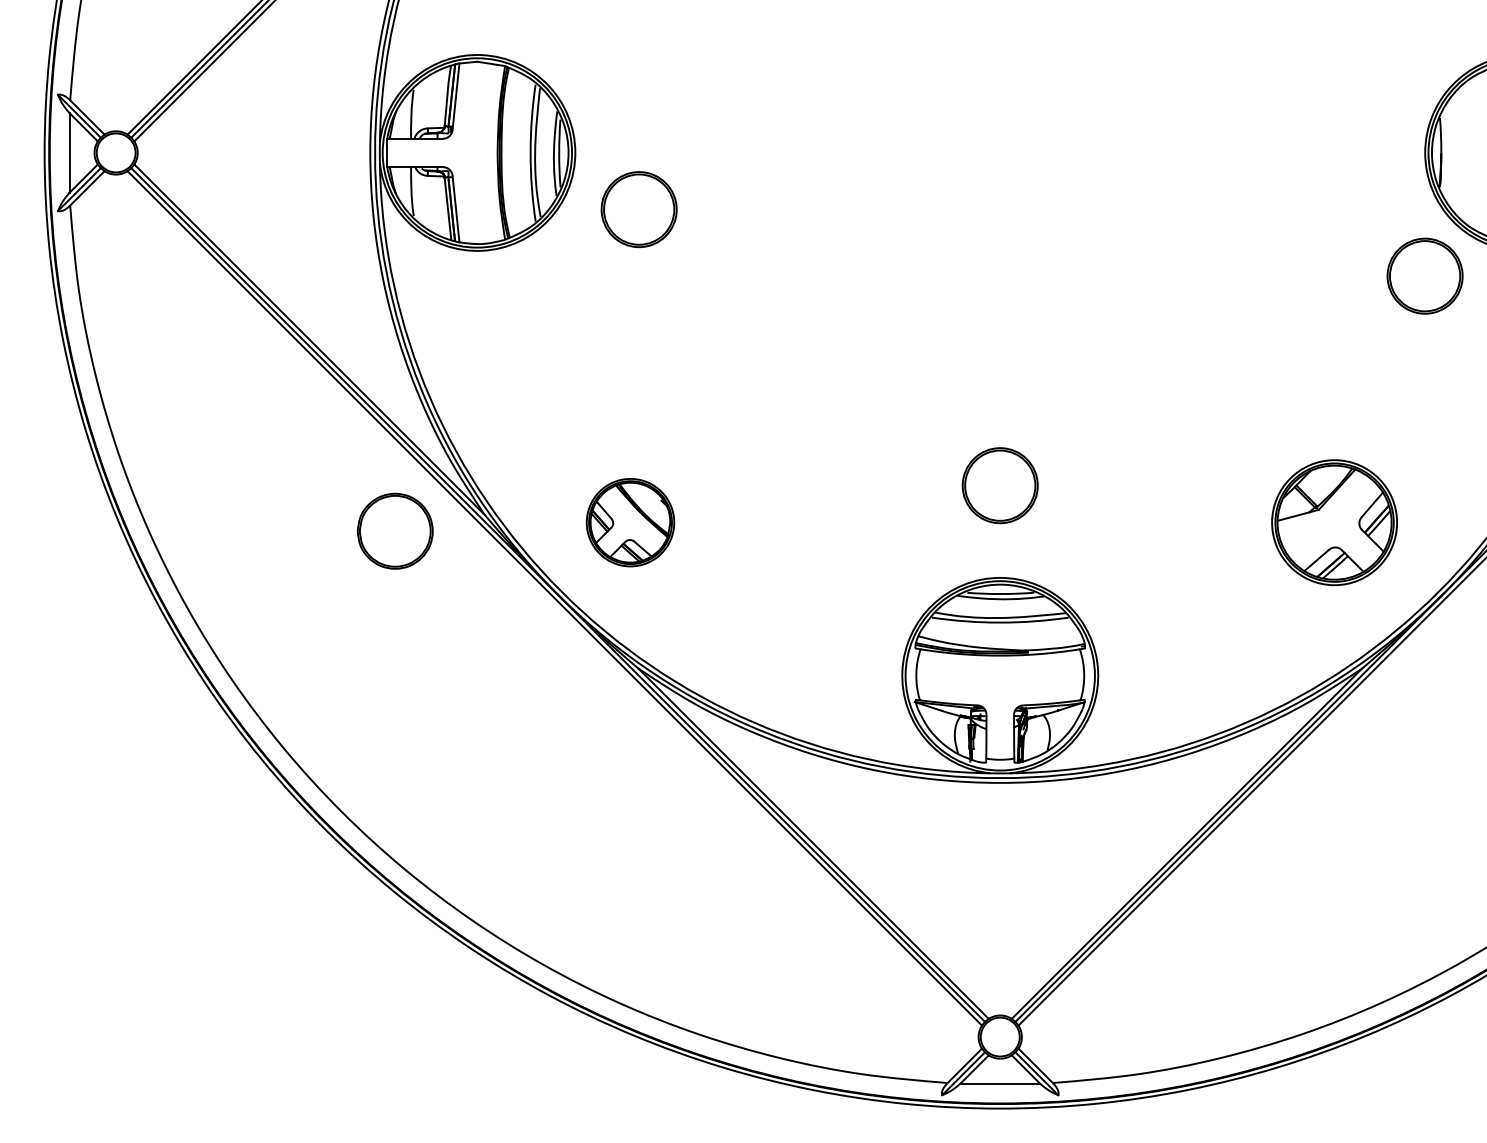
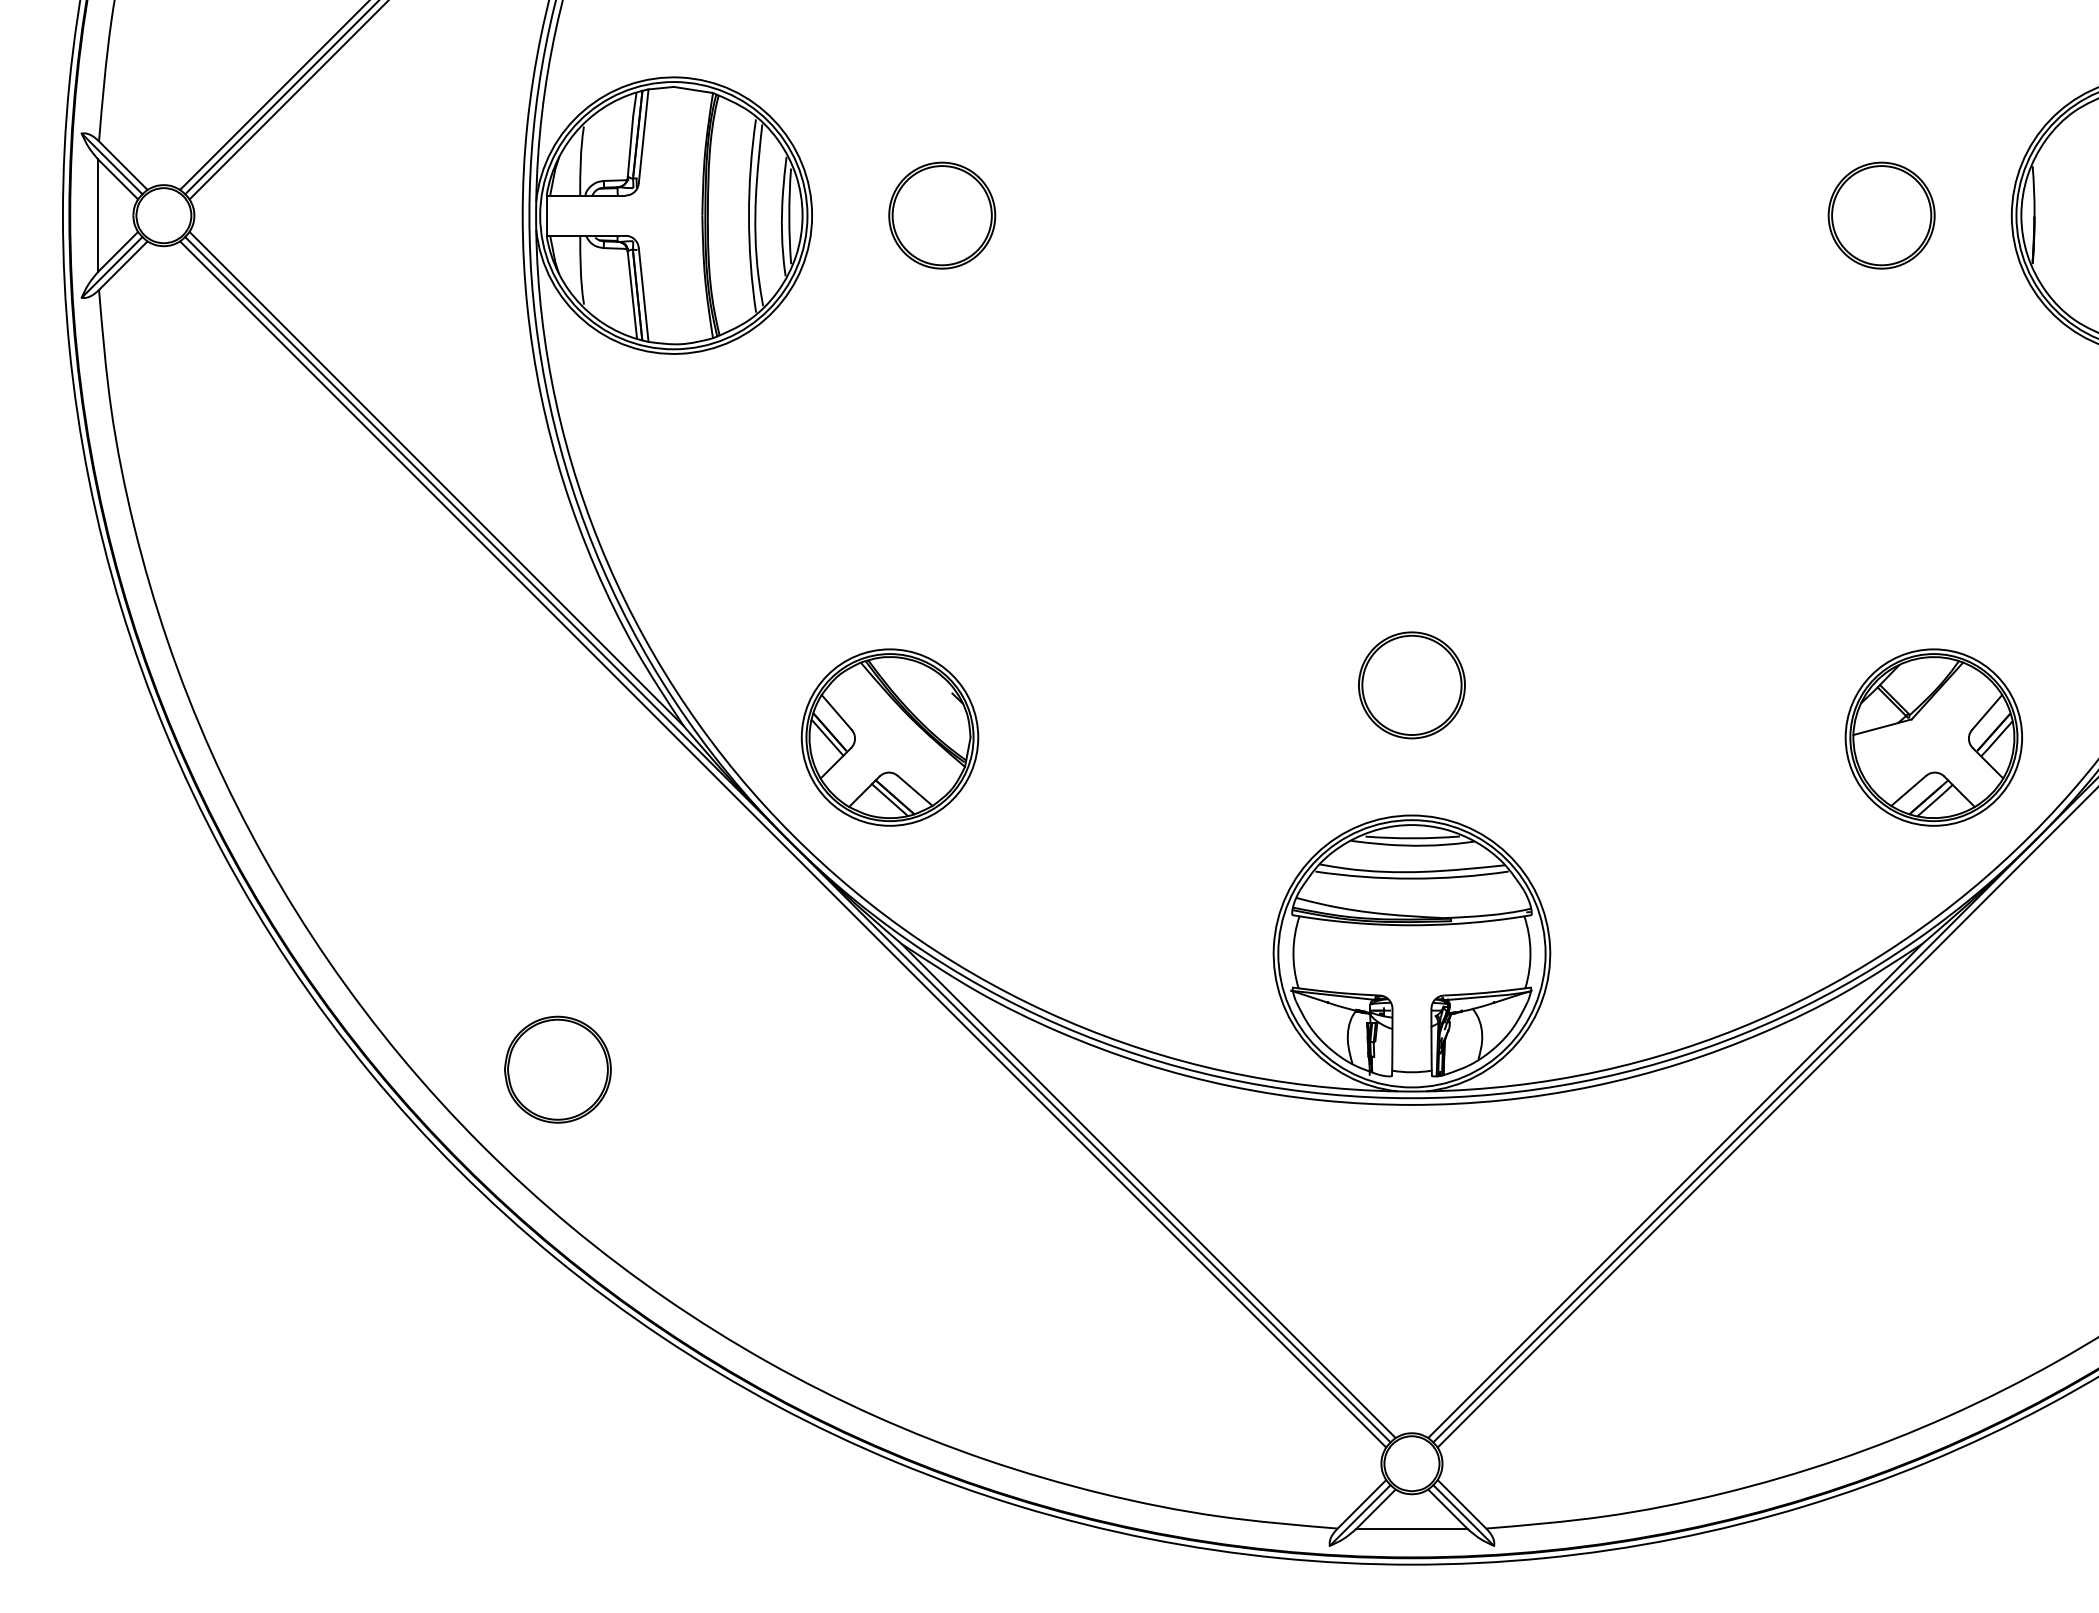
part: (639, 209) -> (942, 215), moved
part: (1424, 276) -> (1881, 215), moved
part: (630, 522) -> (889, 737), size x1.43
part: (1334, 522) -> (1933, 737), moved
part: (394, 531) -> (557, 1069), moved

